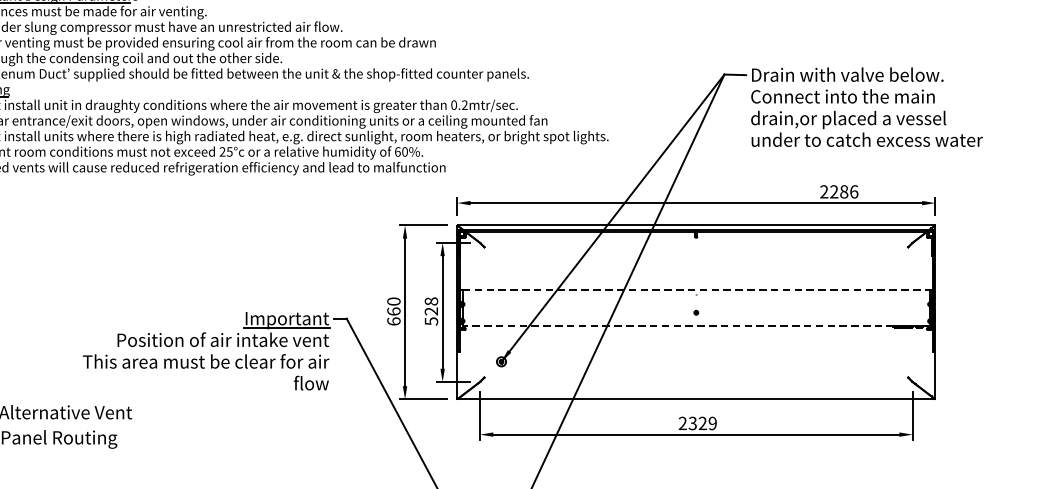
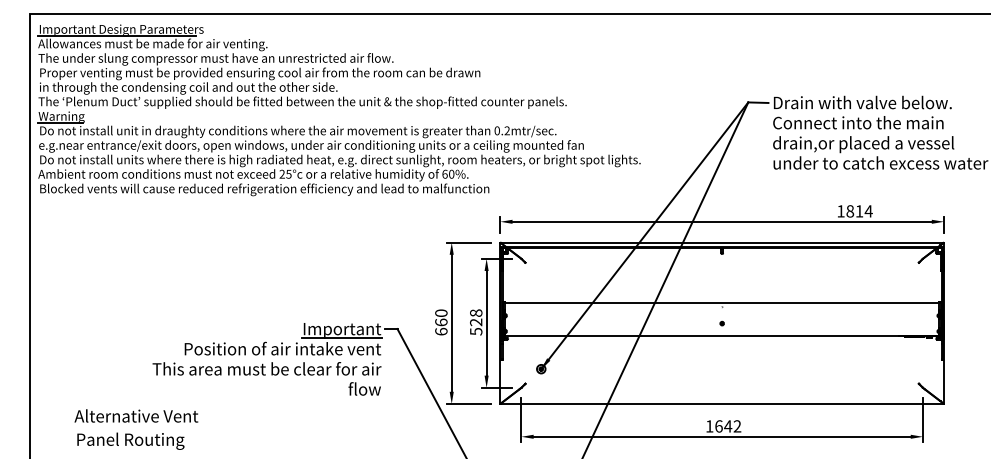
text: (838, 192) -> (854, 211), 2286 -> 1814
line: (696, 290) -> (722, 302), dashed -> solid
line: (696, 325) -> (722, 335), dashed -> solid
text: (697, 423) -> (723, 426), 2329 -> 1642

